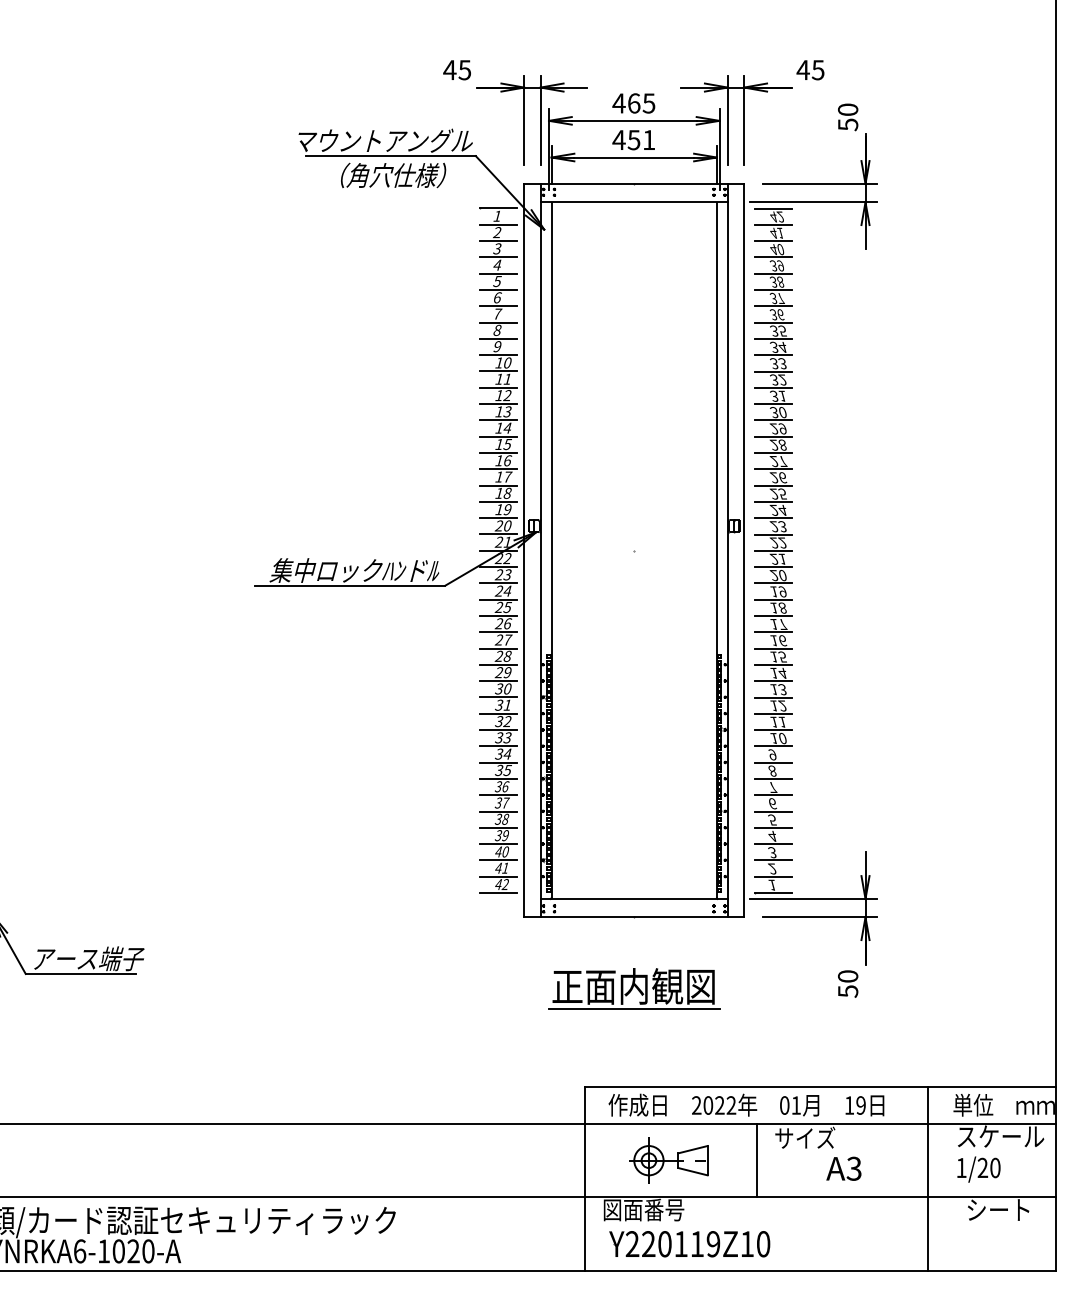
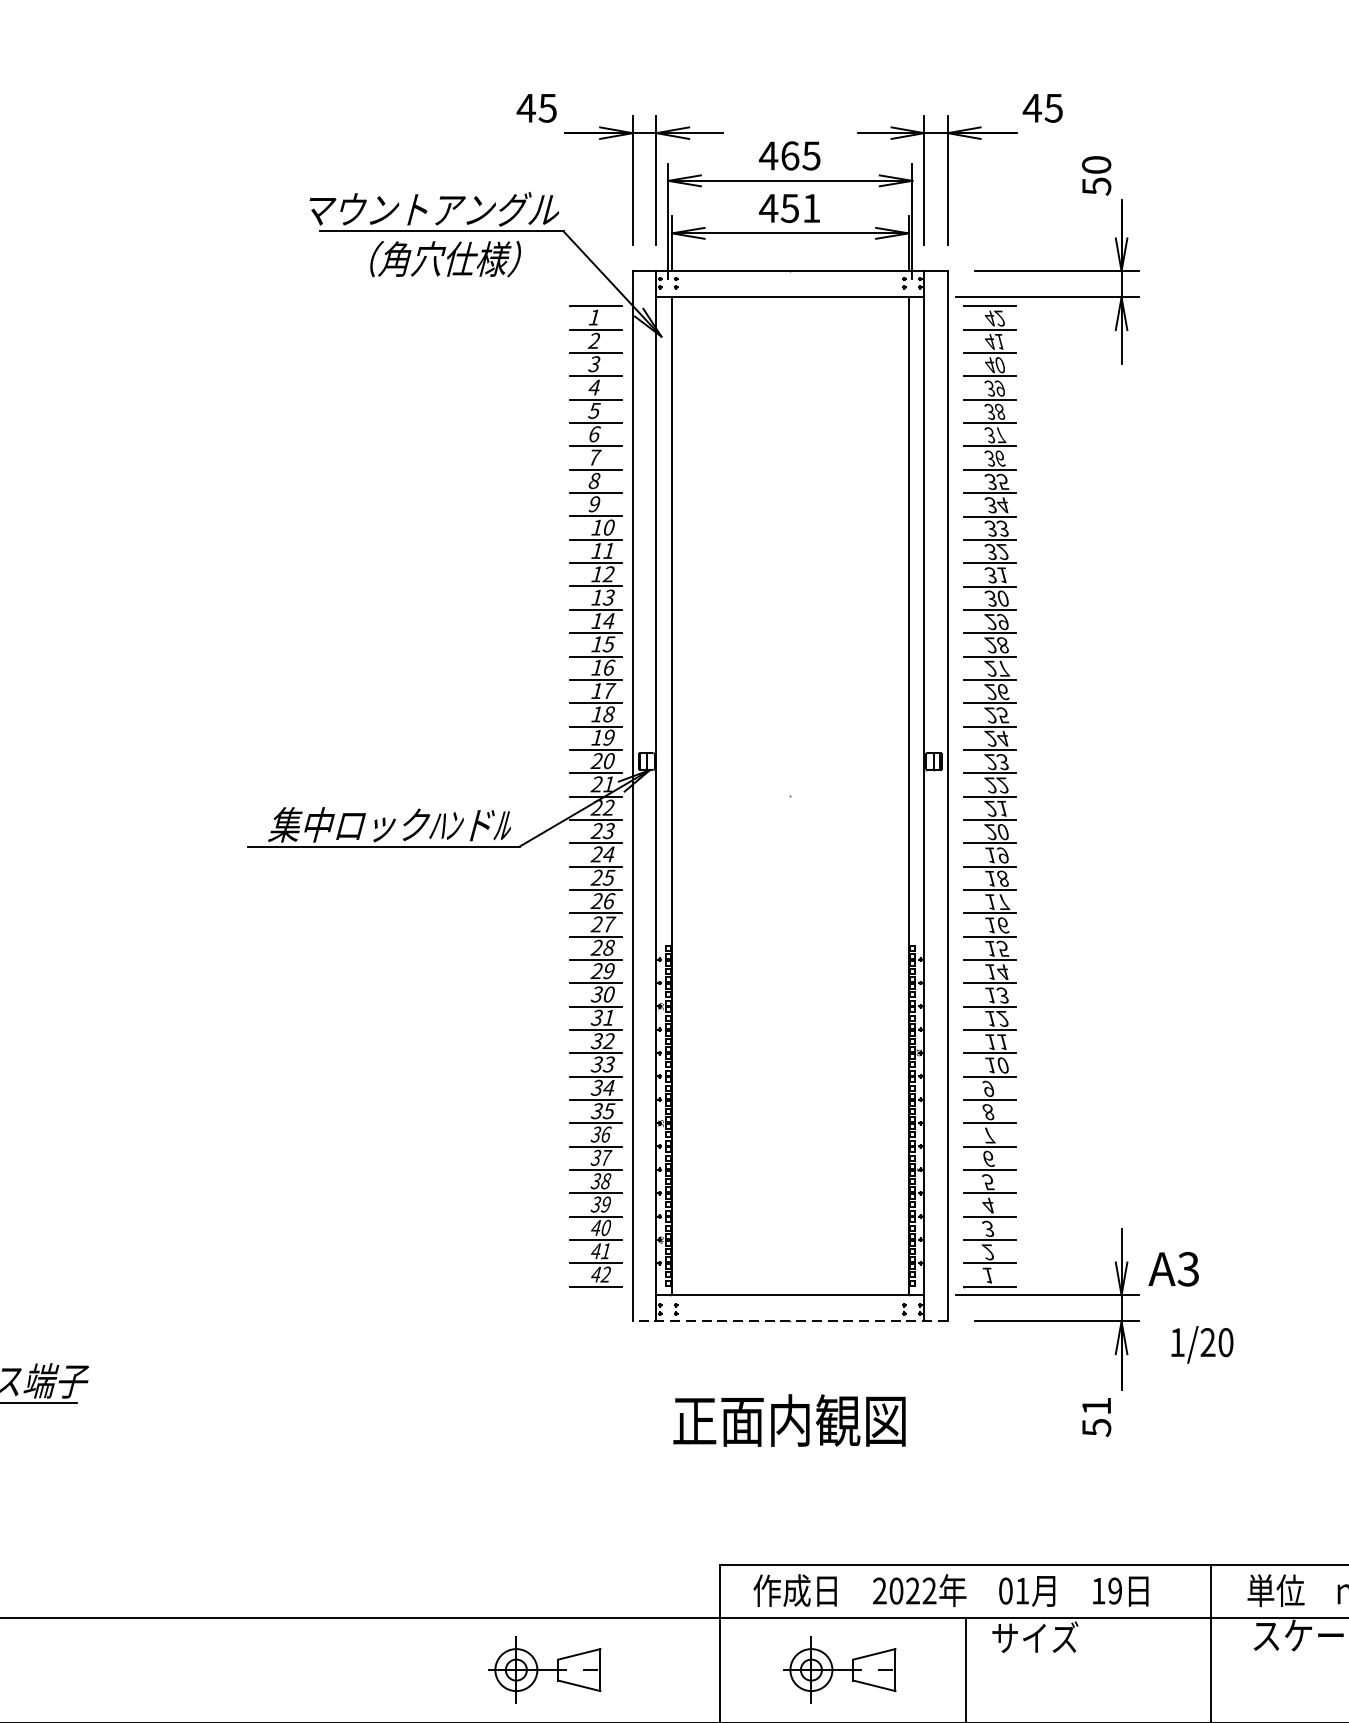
line: (633, 917) -> (789, 1321), solid -> dashed
text: (848, 976) -> (1097, 1406), 50 -> 51
line: (633, 1008) -> (789, 1452), removed
part: (462, 1160) -> (544, 1669), added
text: (843, 1168) -> (1173, 1268), moved
text: (978, 1169) -> (1201, 1344), moved

